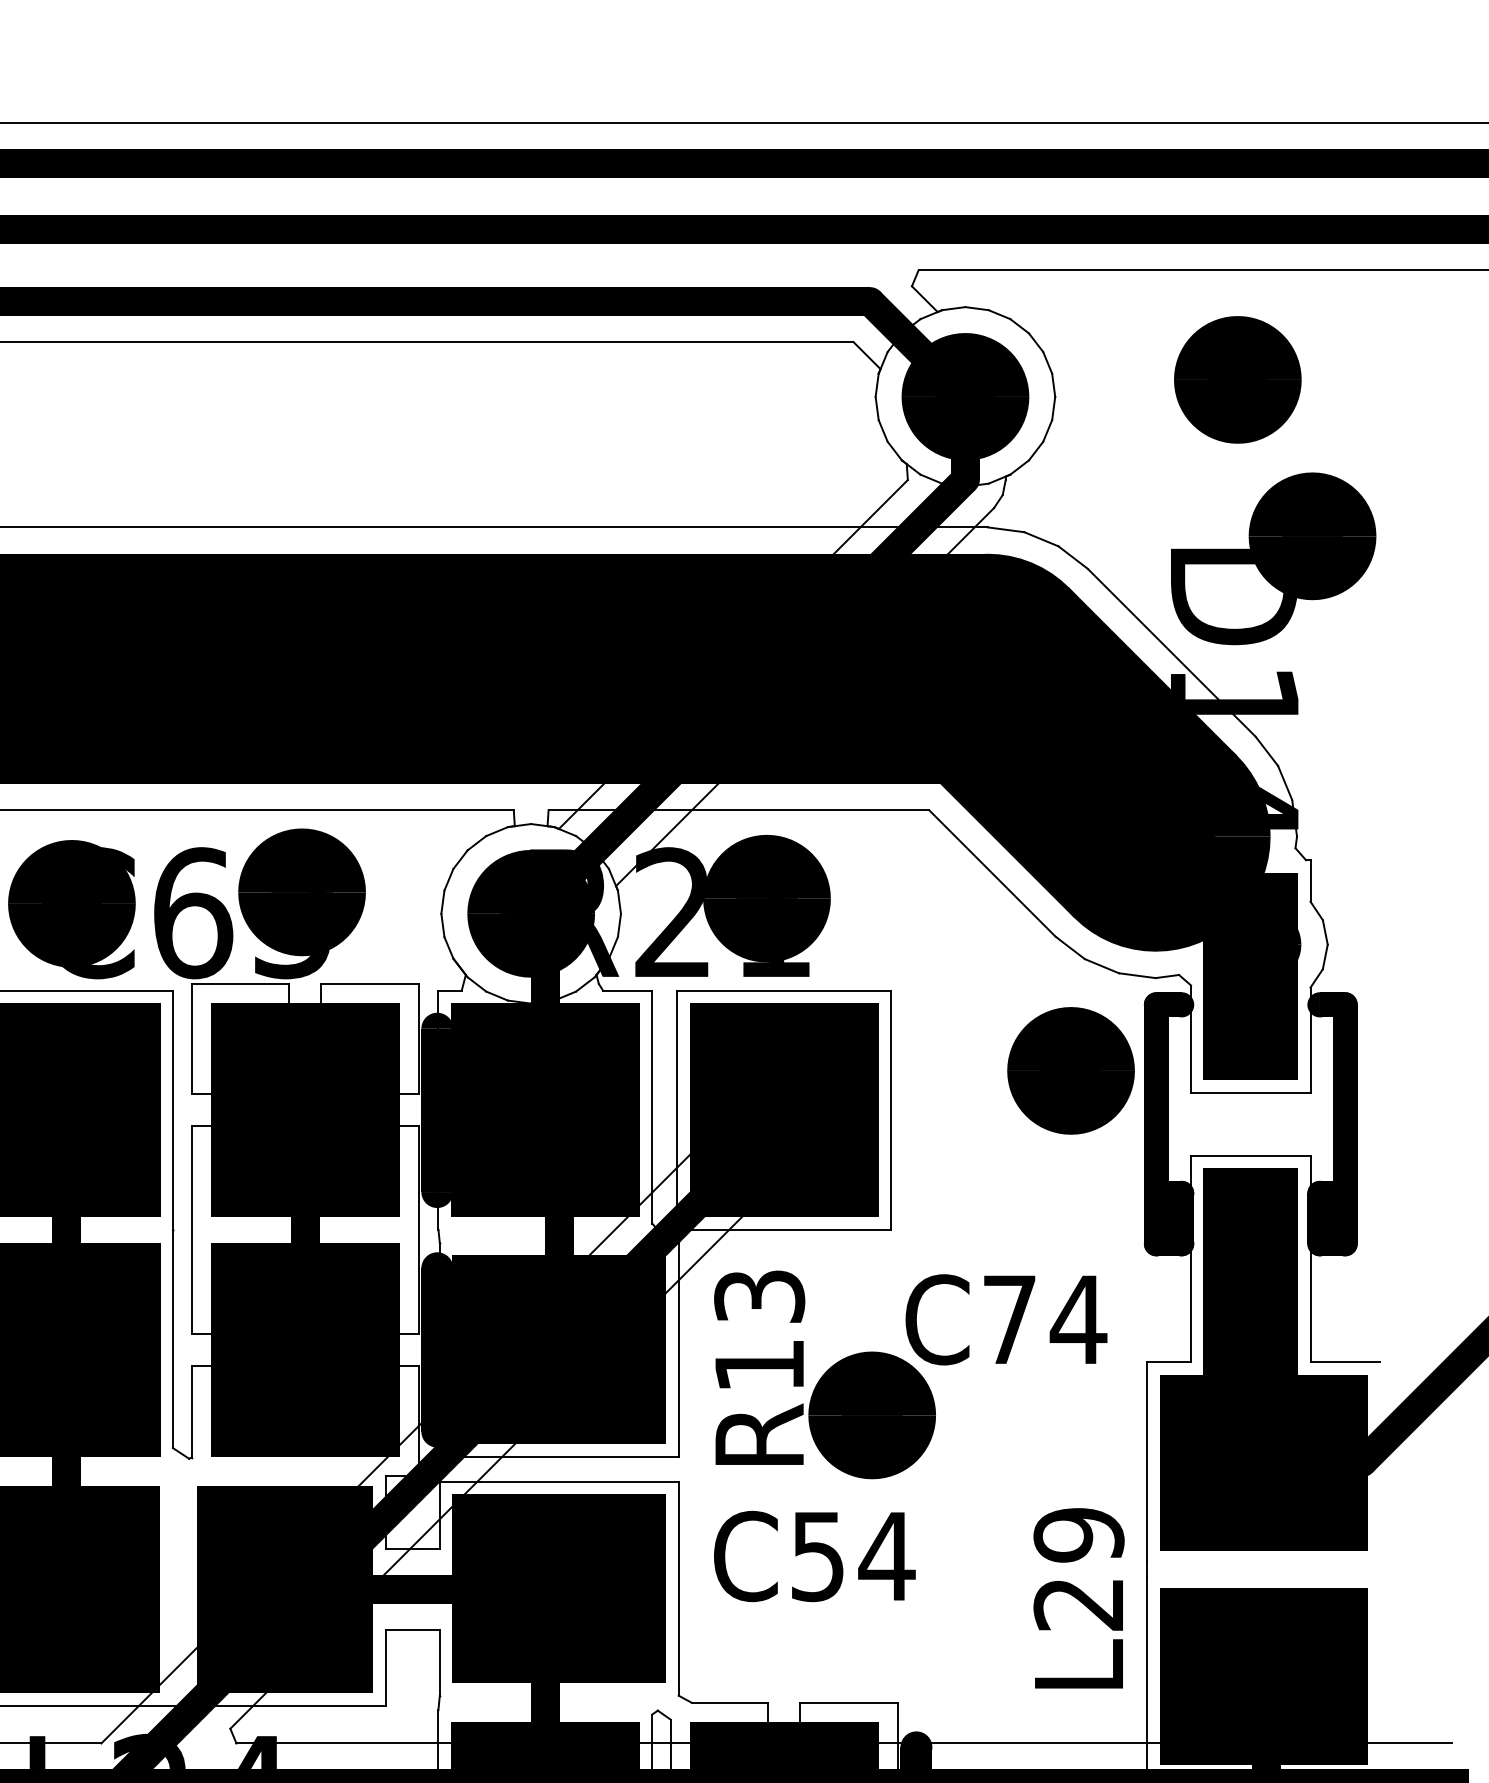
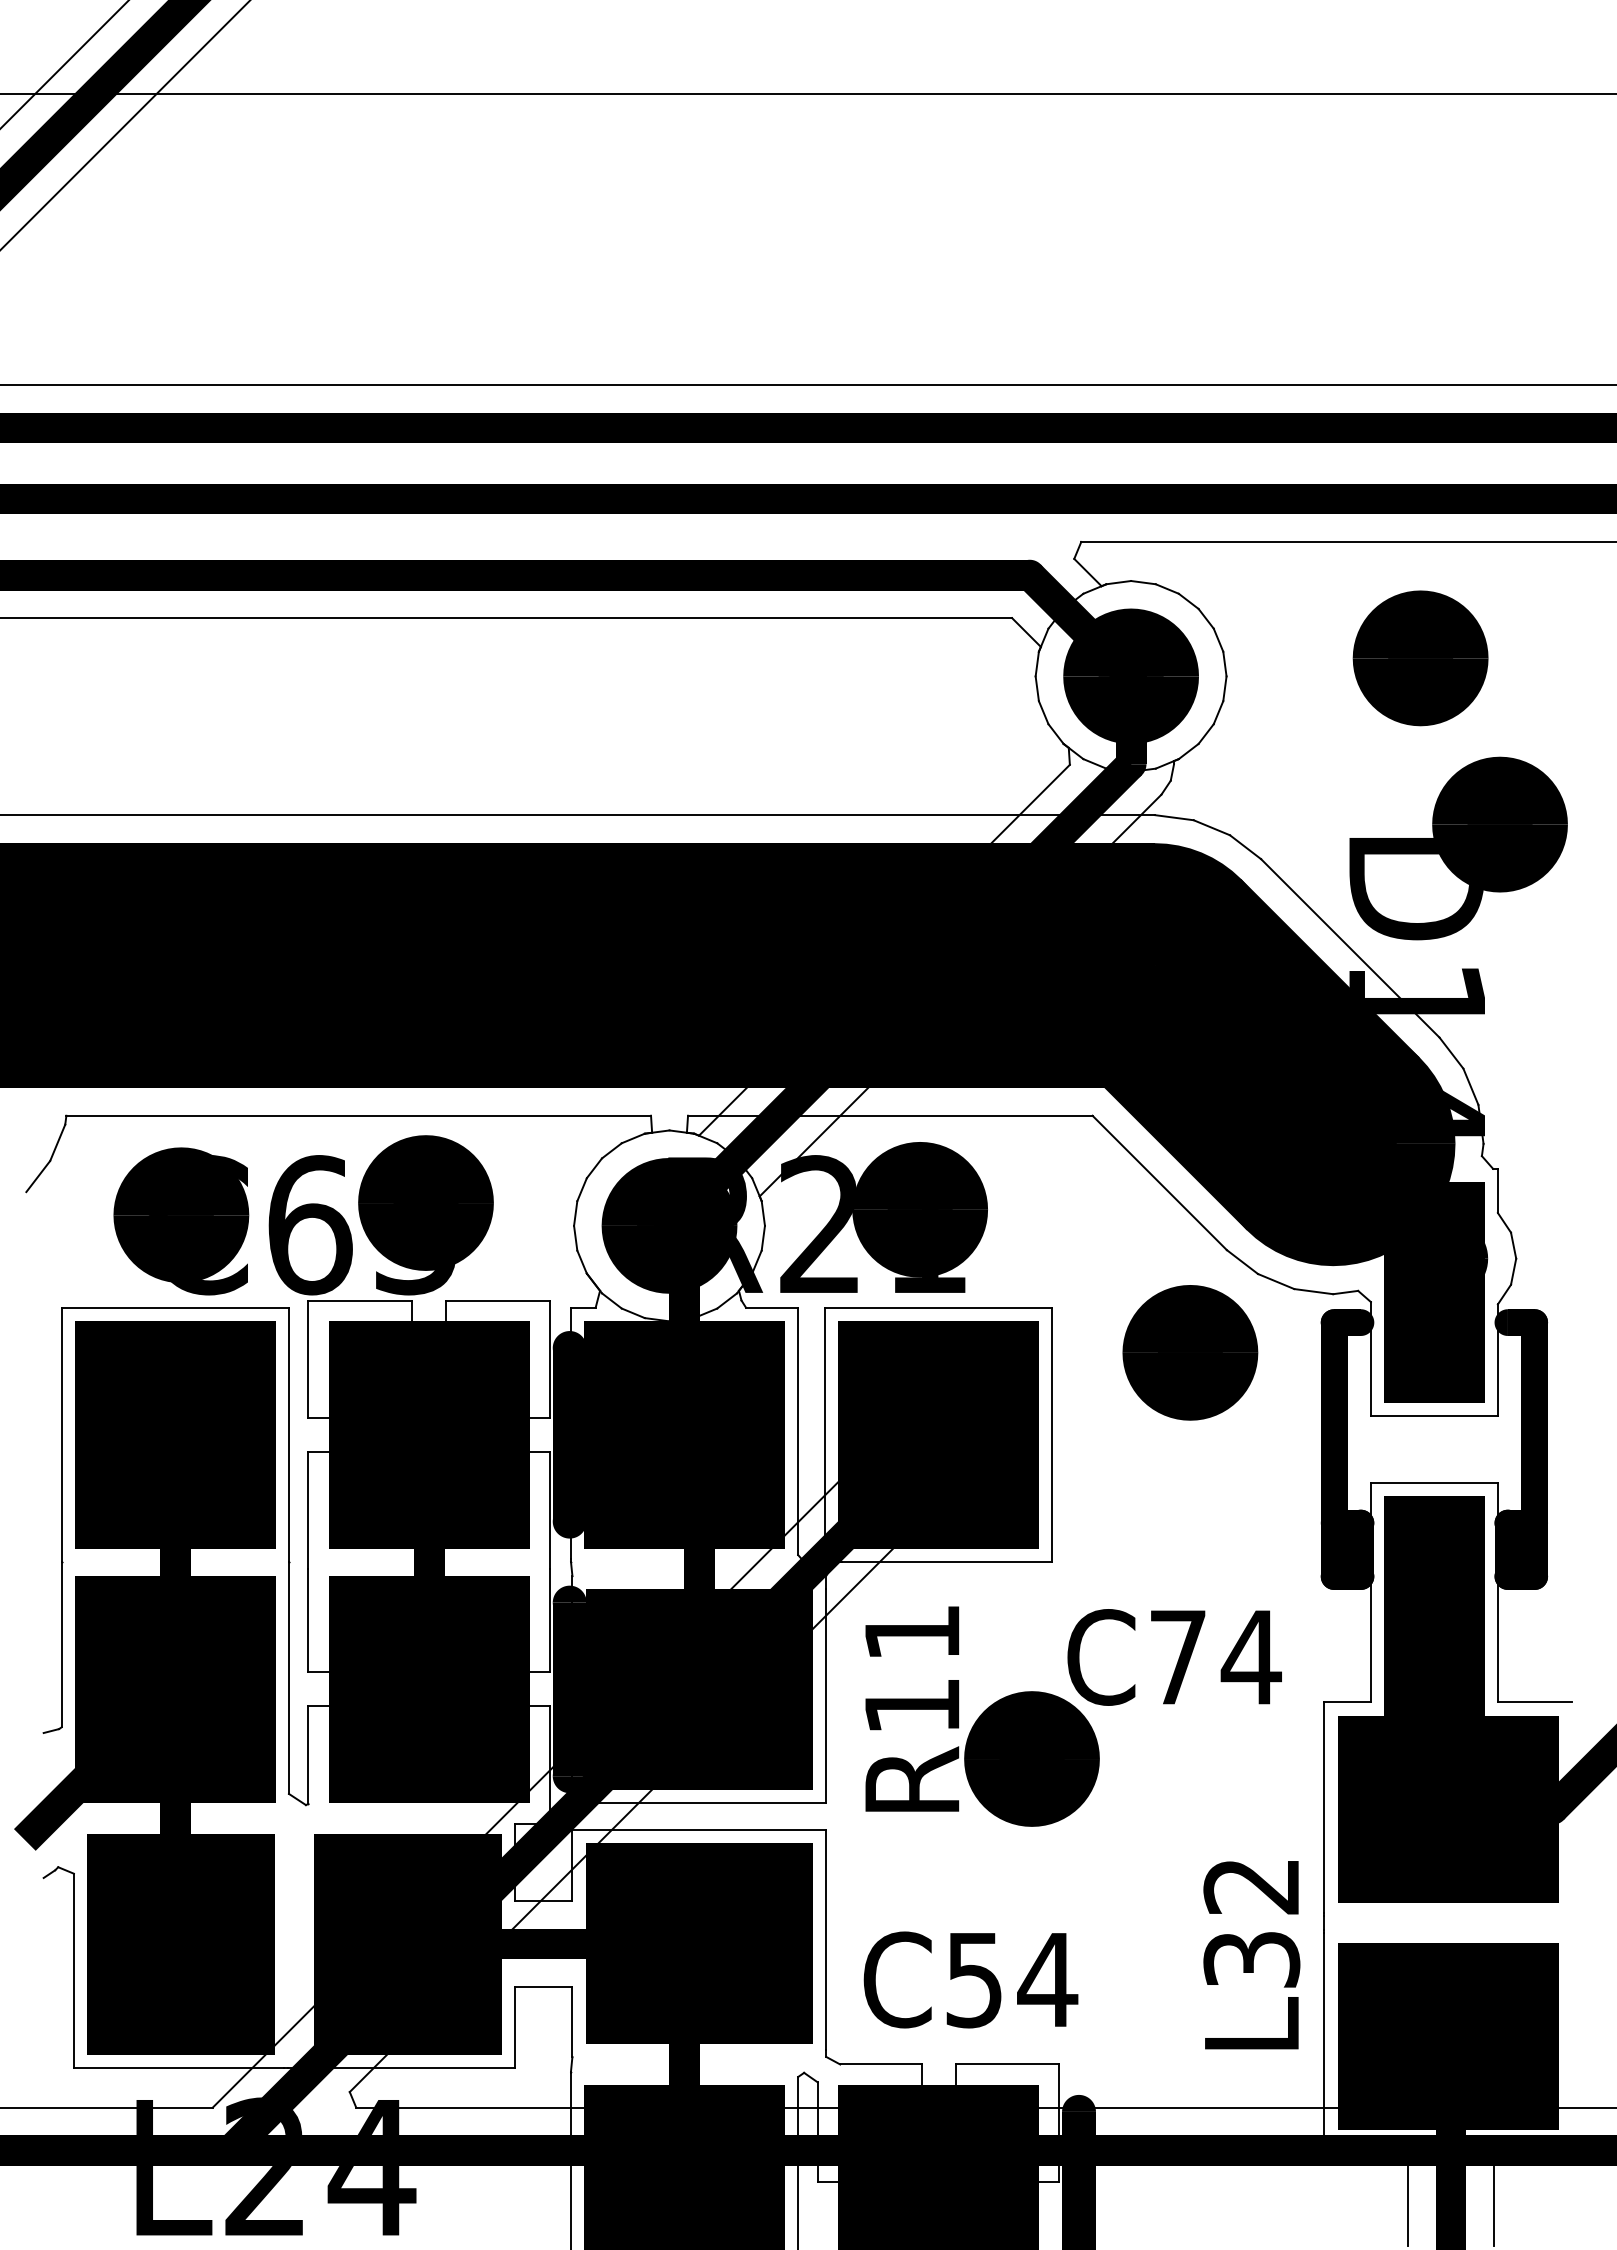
part: (1071, 1070) -> (1190, 1352), moved
text: (758, 1296) -> (911, 1632), R13 -> R11
text: (814, 1556) -> (970, 1979), moved
text: (1078, 1569) -> (1251, 1922), L29 -> L32

